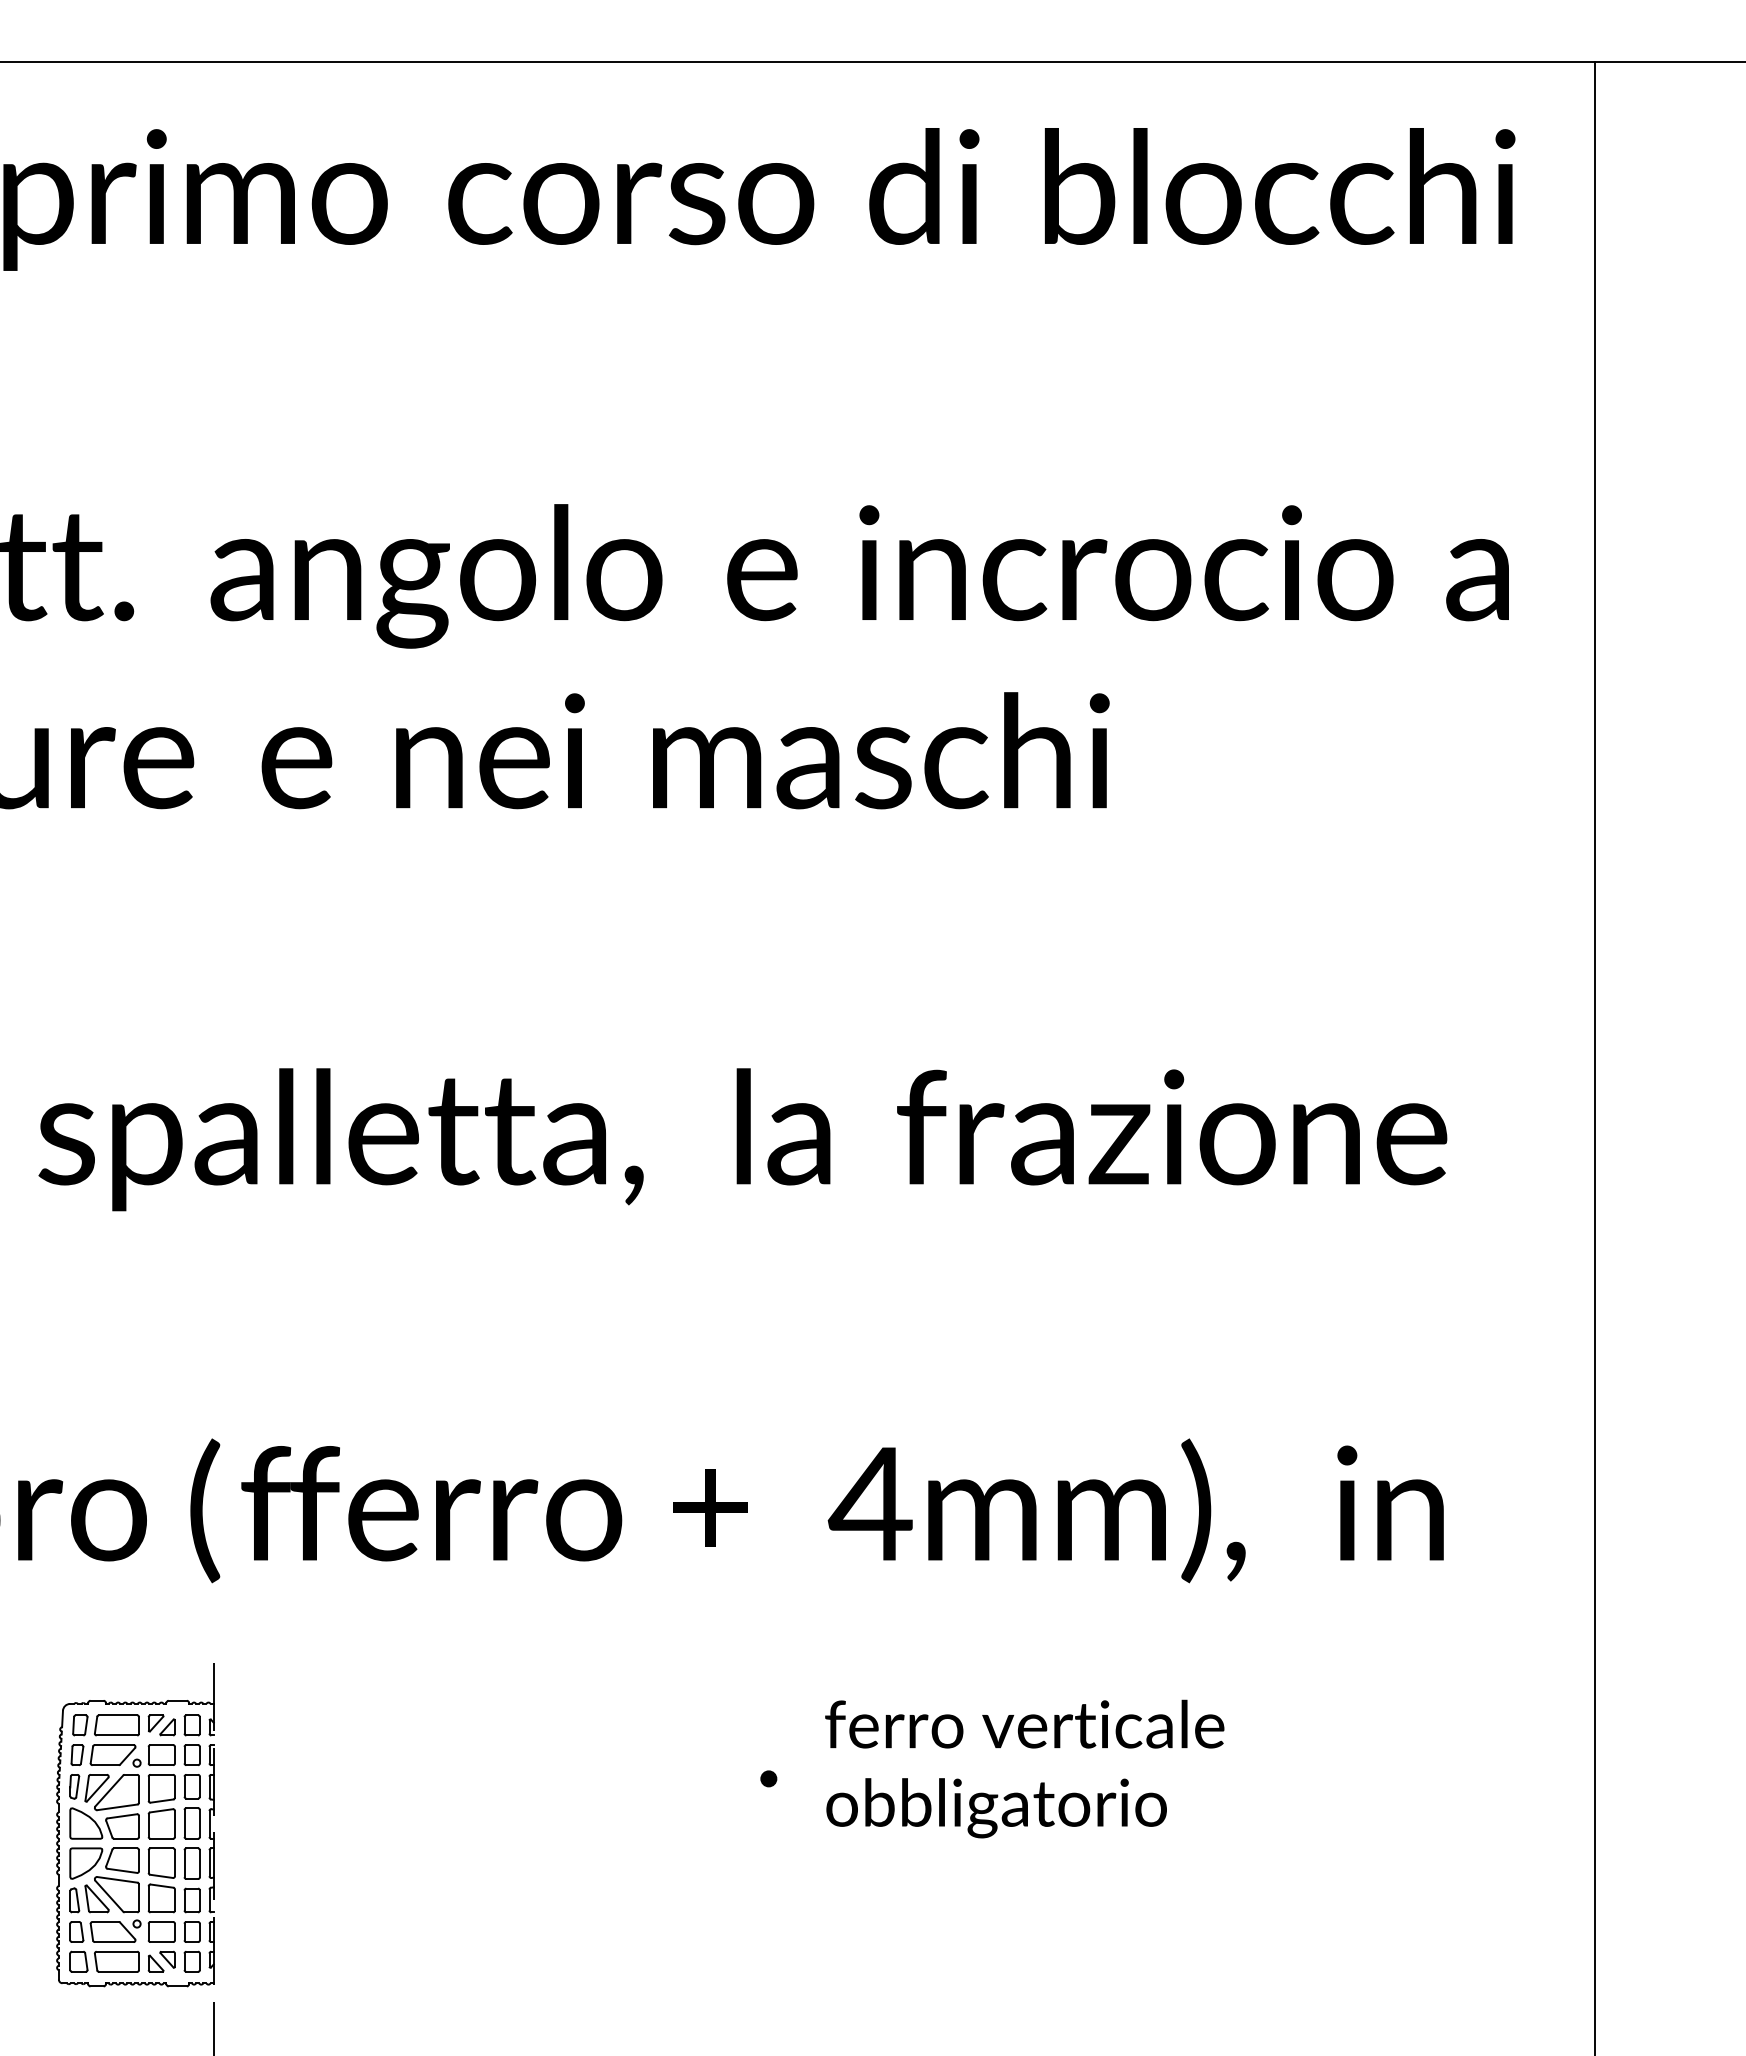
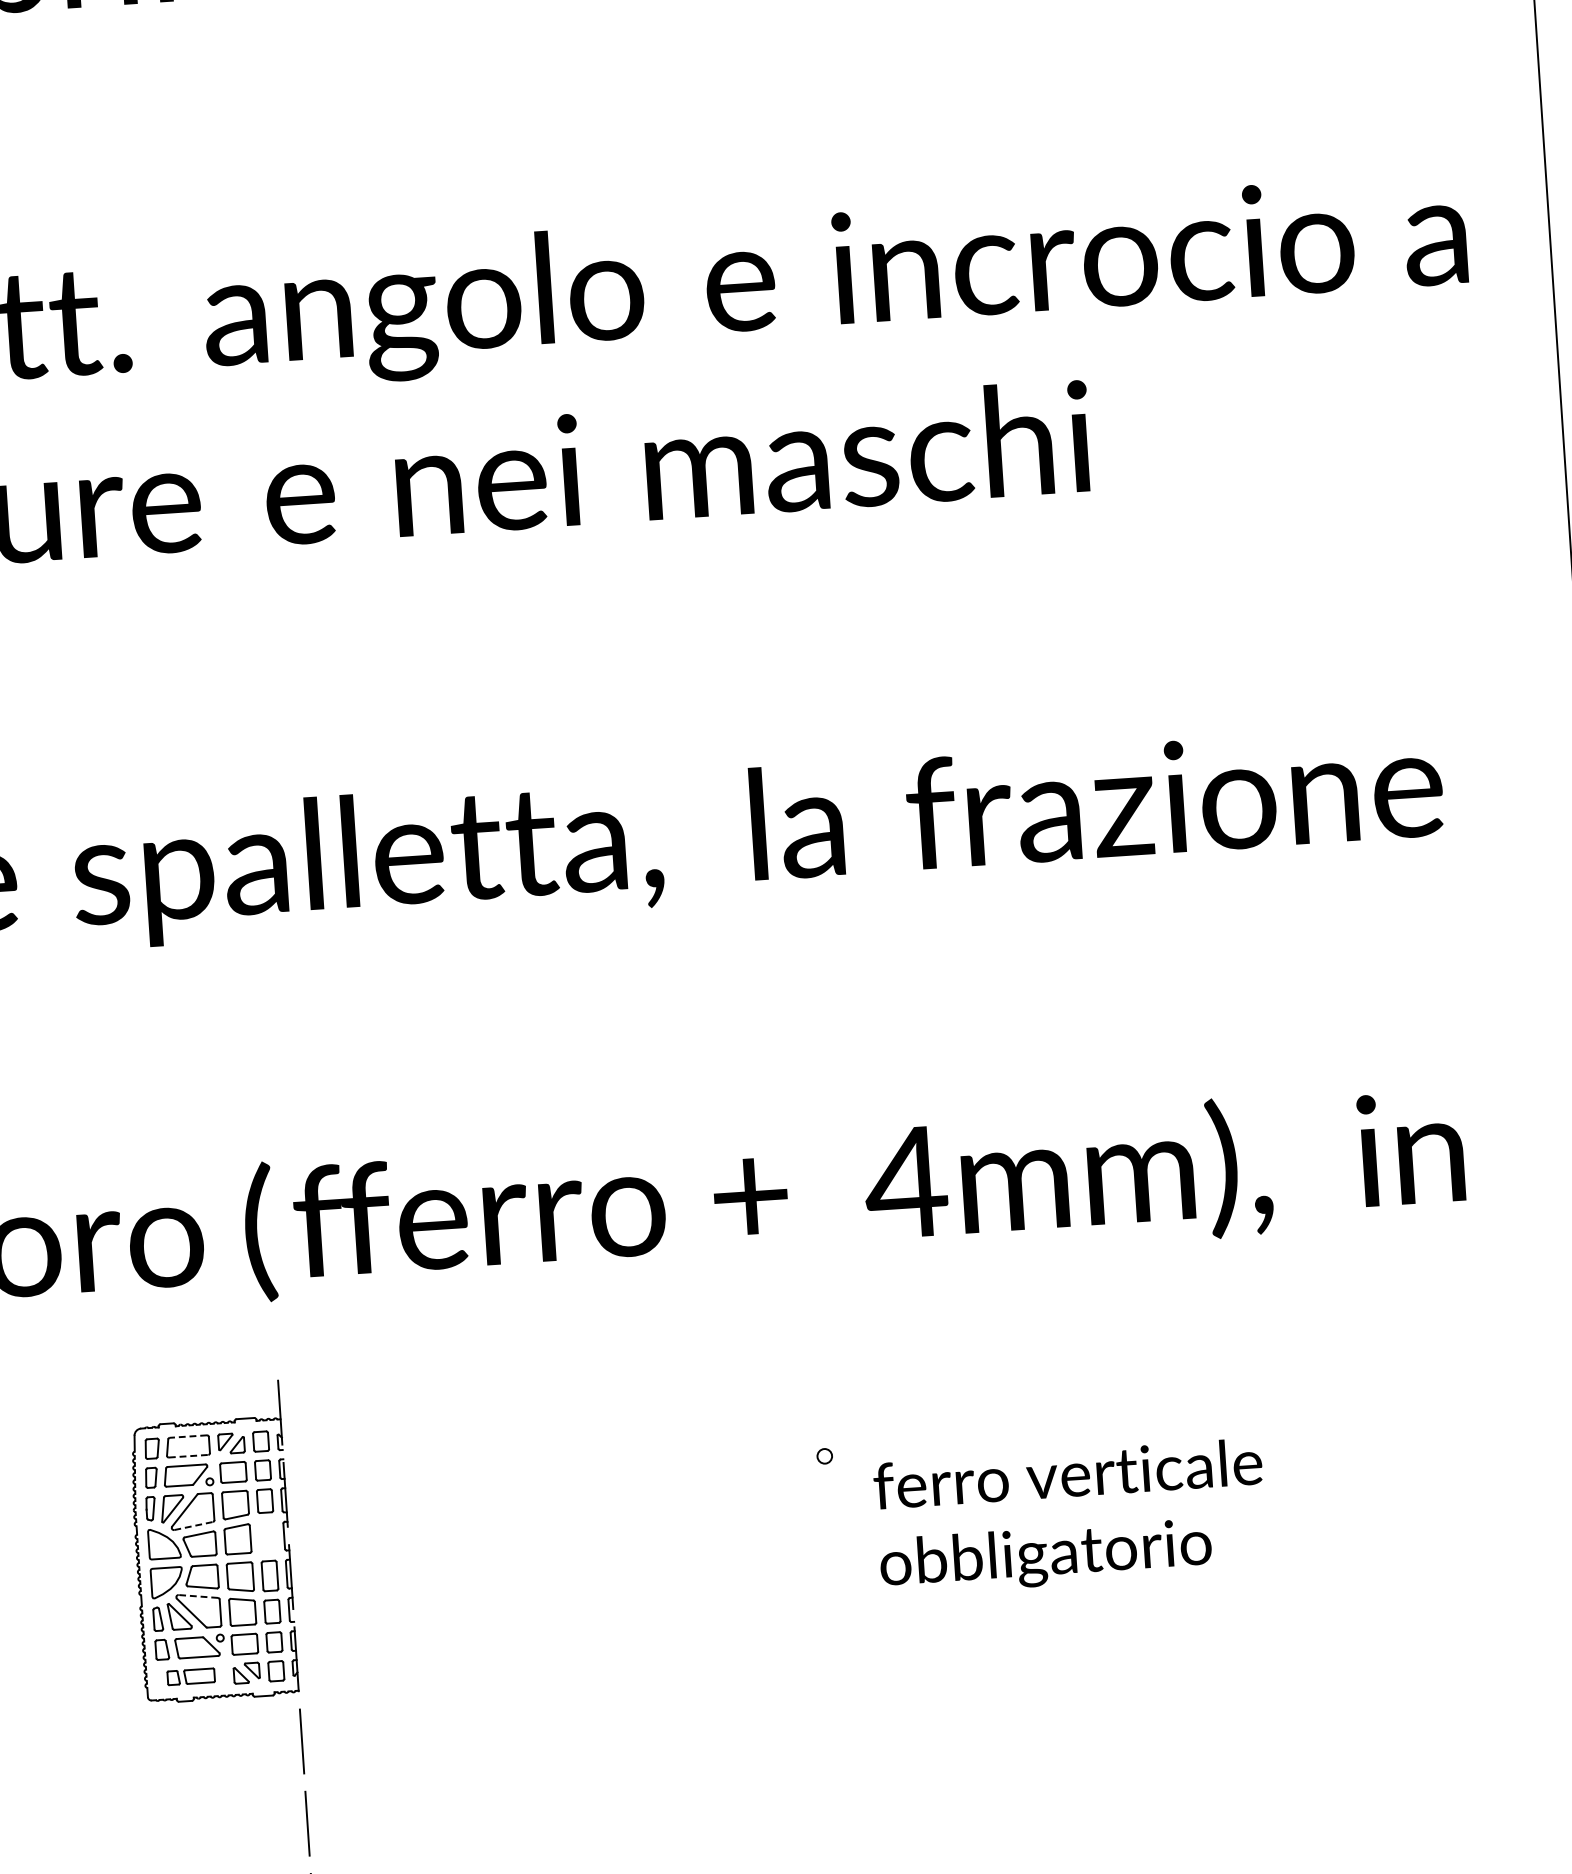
line: (117, 1715) -> (187, 1436), solid -> dashed
line: (117, 1735) -> (189, 1456), solid -> dashed
text: (1024, 1768) -> (1070, 1516), moved
fill: (768, 1778) -> (824, 1455), removed
line: (117, 1807) -> (193, 1526), solid -> dashed
part: (191, 1823) -> (266, 1536), removed
line: (116, 1879) -> (197, 1596), solid -> dashed
part: (104, 1961) -> (191, 1676), size x0.7

